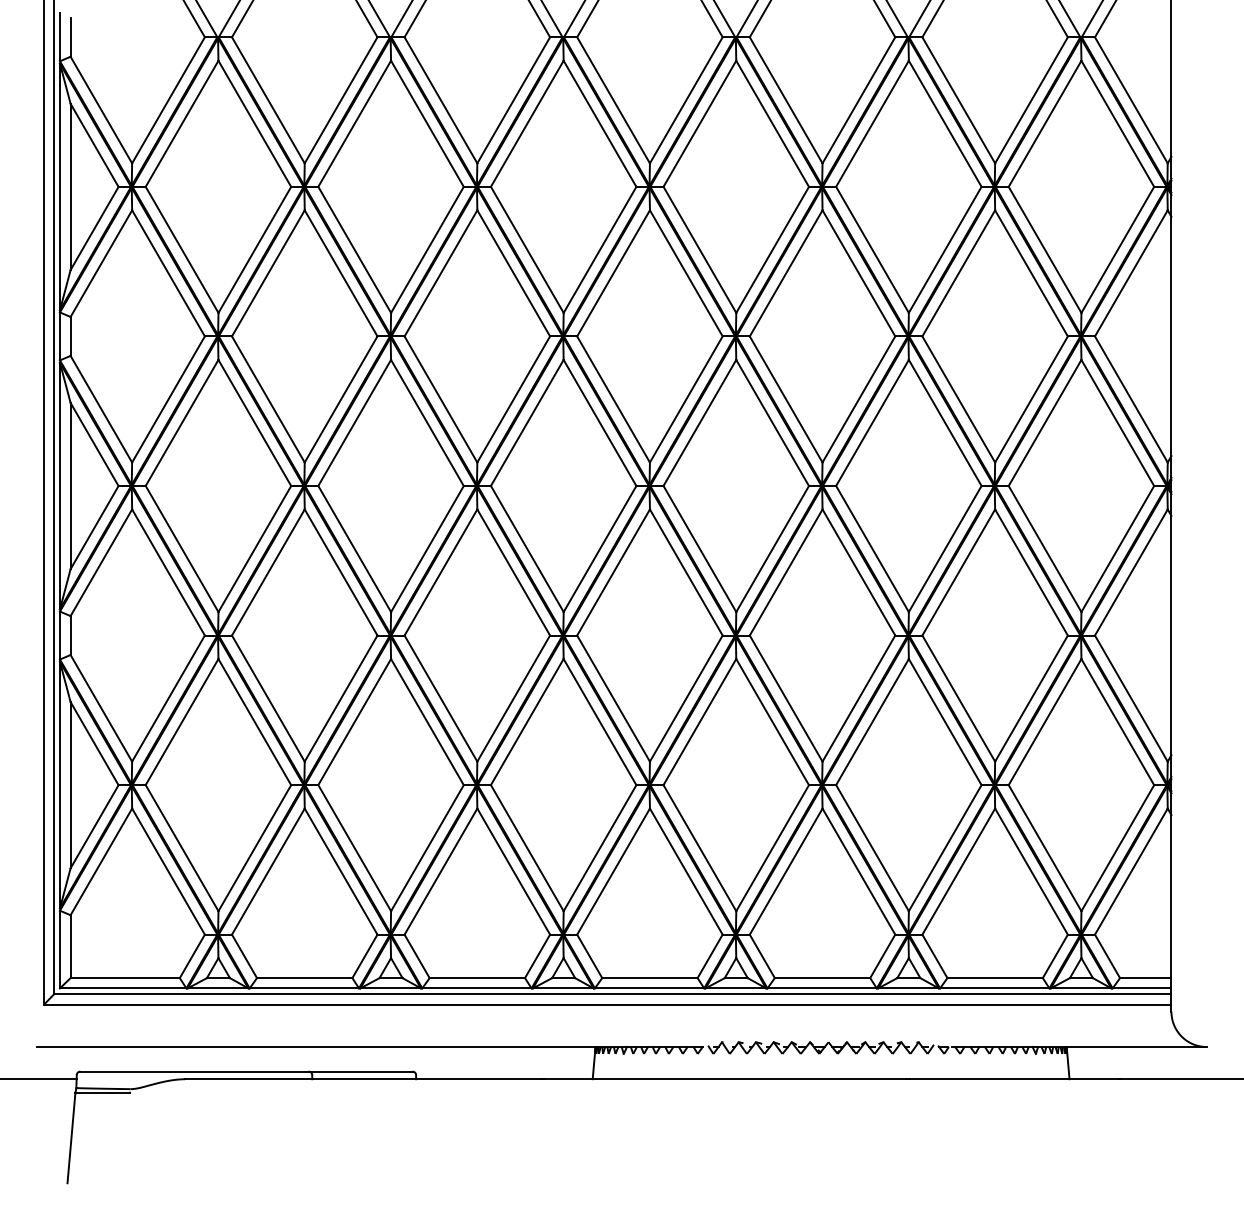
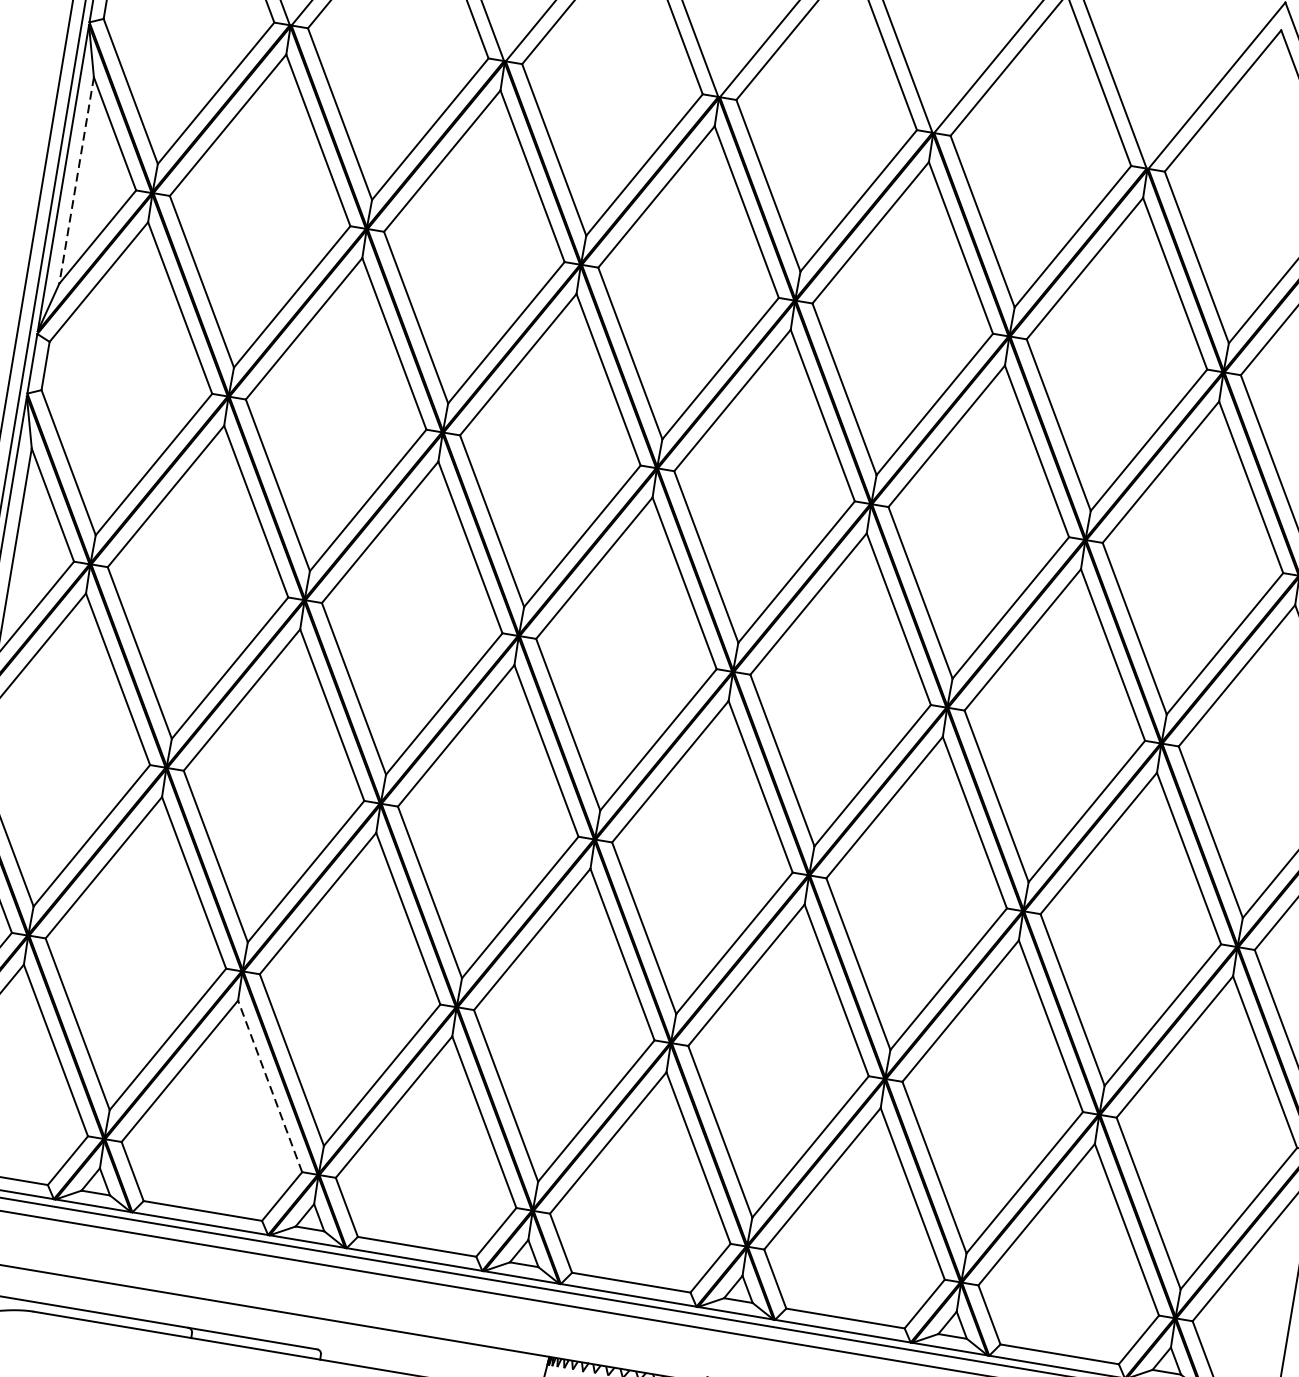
line: (70, 187) -> (76, 181), solid -> dashed
line: (341, 871) -> (270, 1086), solid -> dashed

